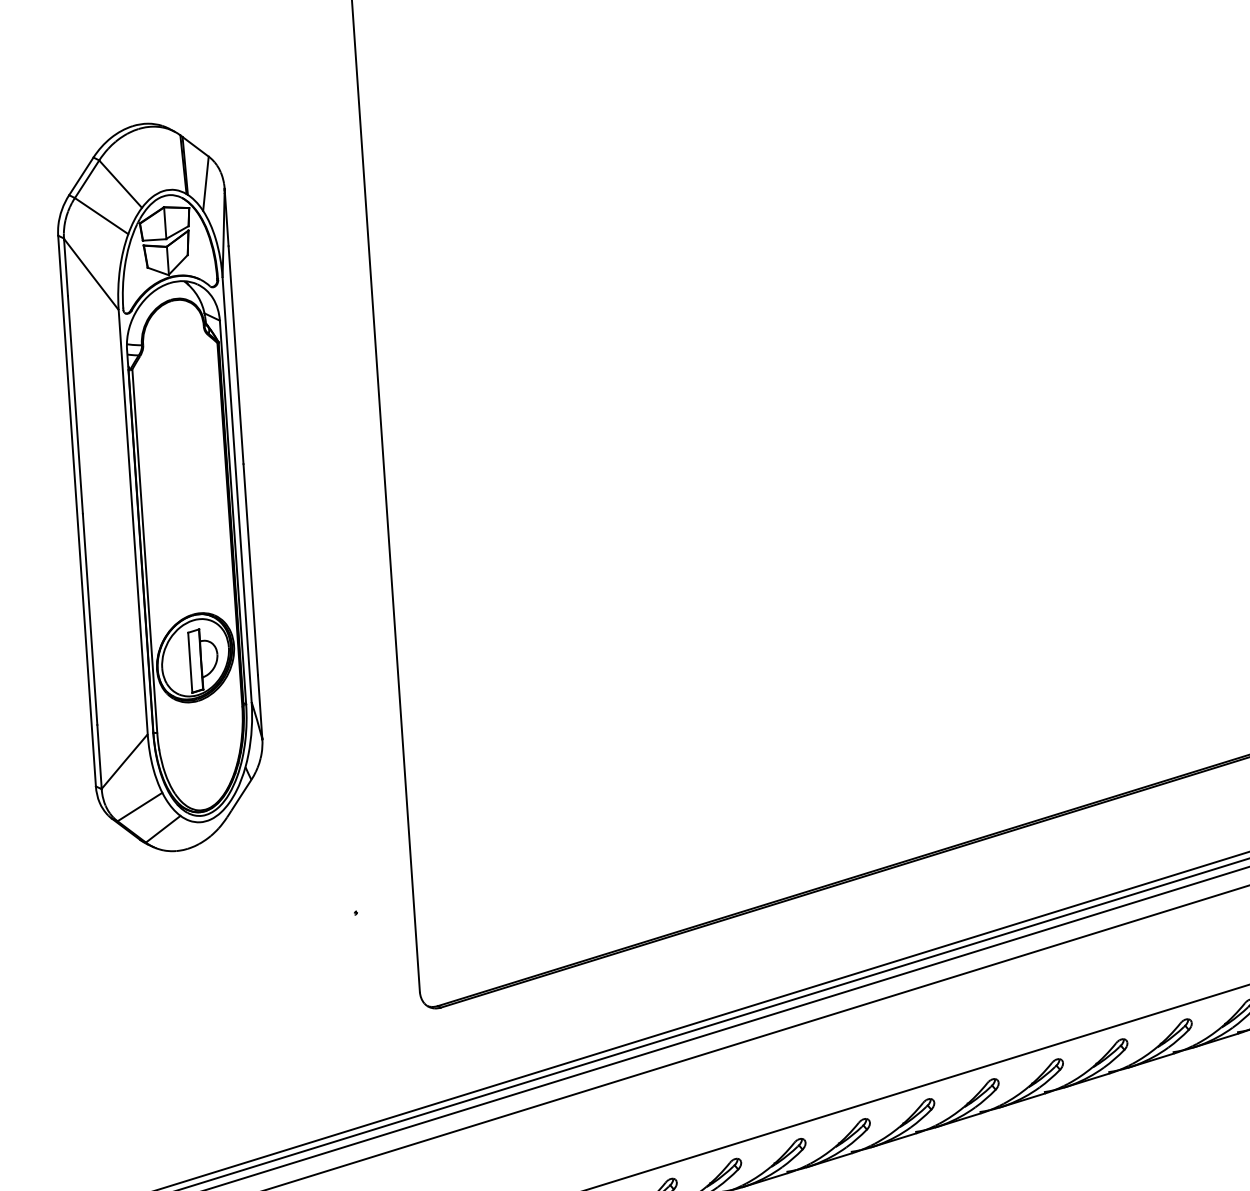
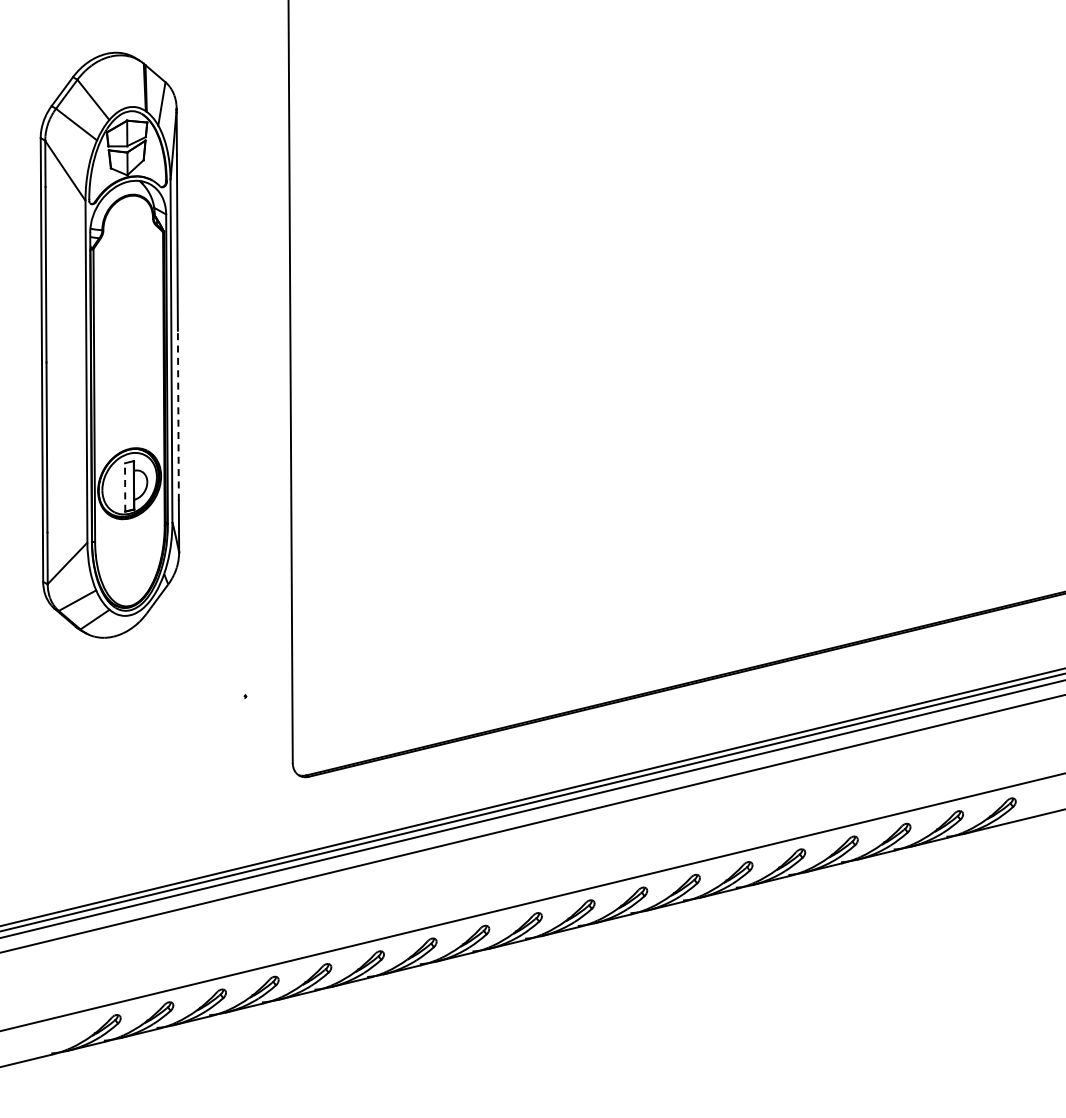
line: (250, 569) -> (178, 415), solid -> dashed
line: (190, 662) -> (125, 487), solid -> dashed

